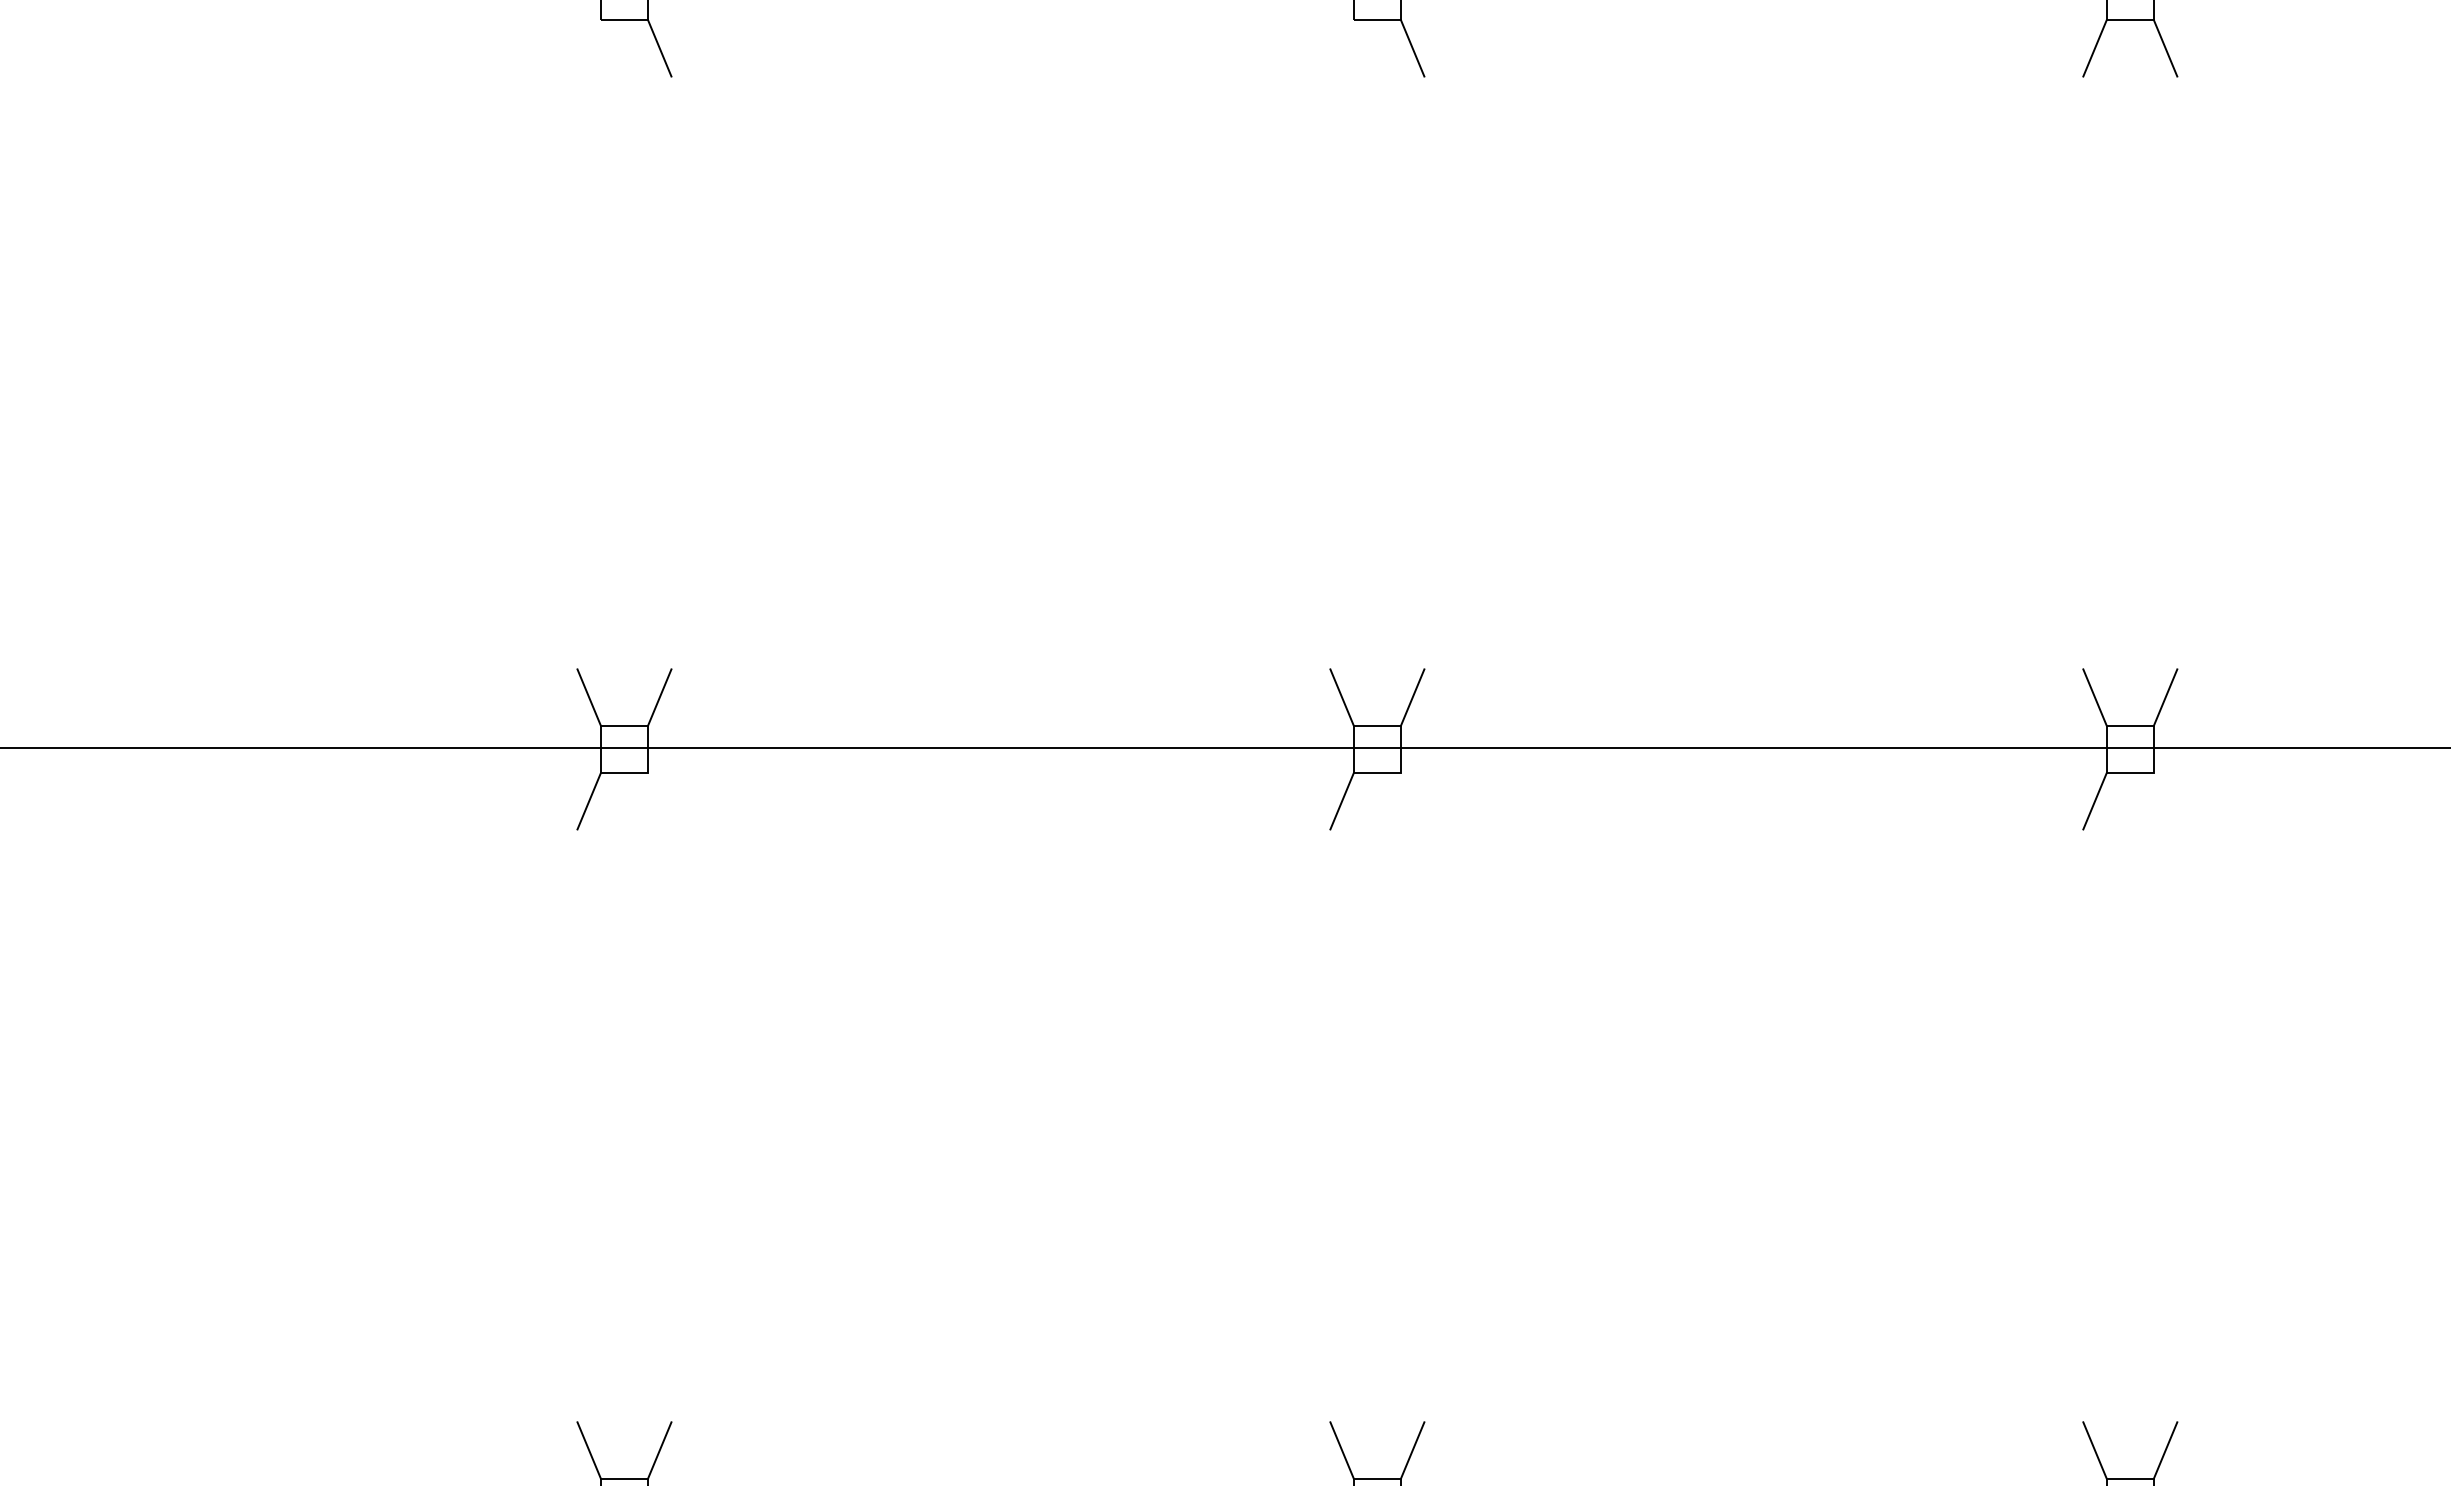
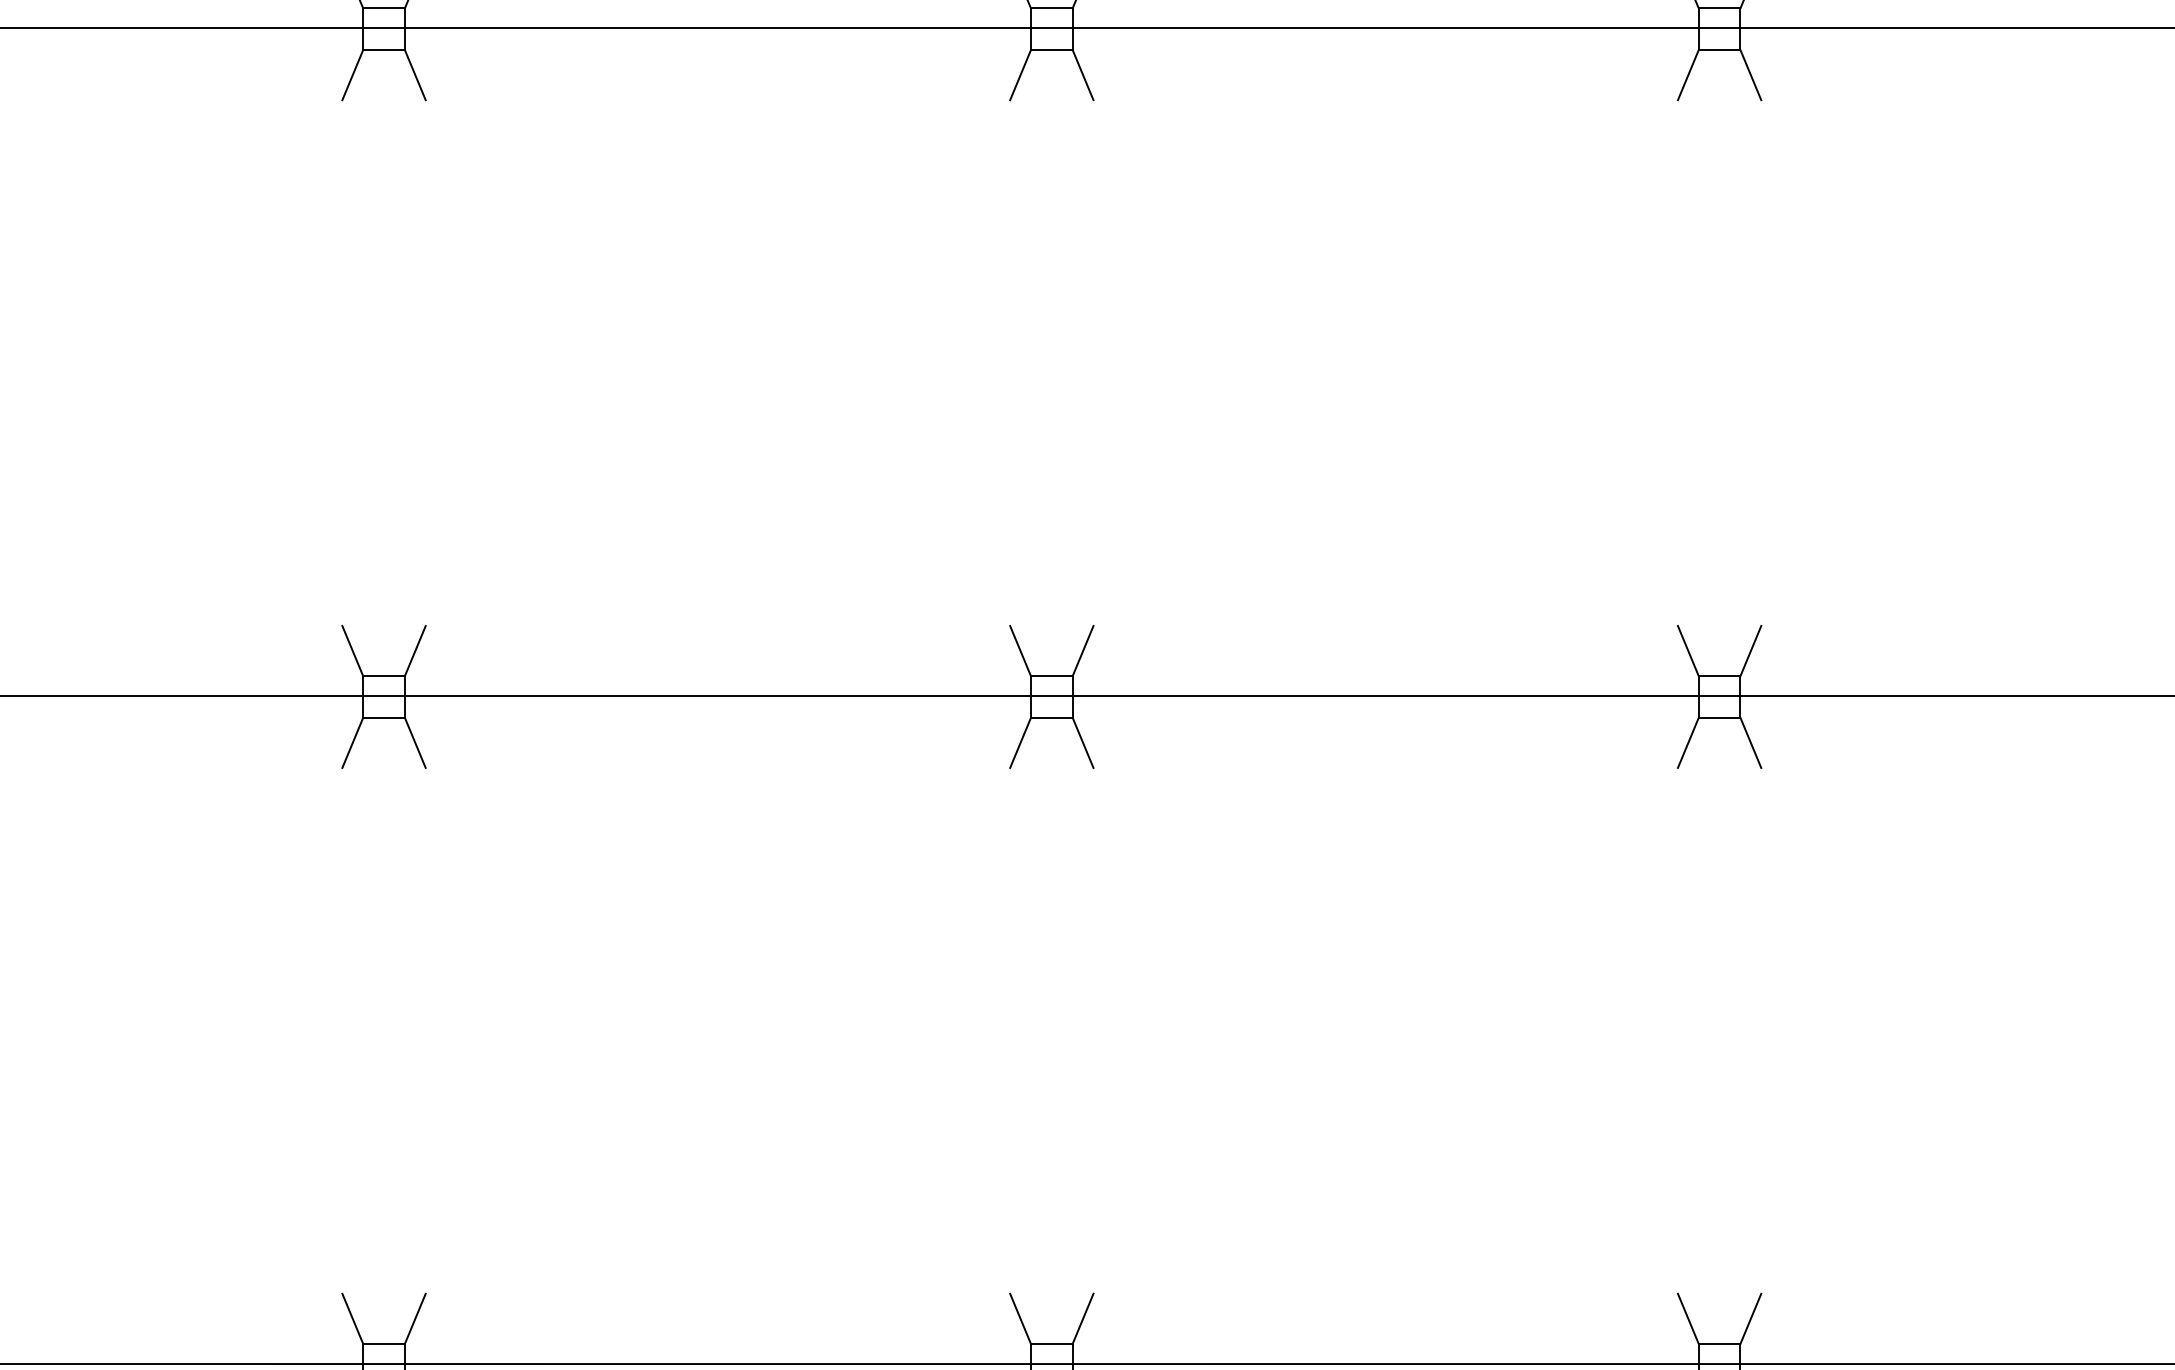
line: (588, 48) -> (352, 75), added
line: (1342, 48) -> (1020, 75), added
line: (658, 800) -> (414, 742), added
line: (1411, 800) -> (1082, 742), added
line: (2165, 800) -> (1750, 742), added

